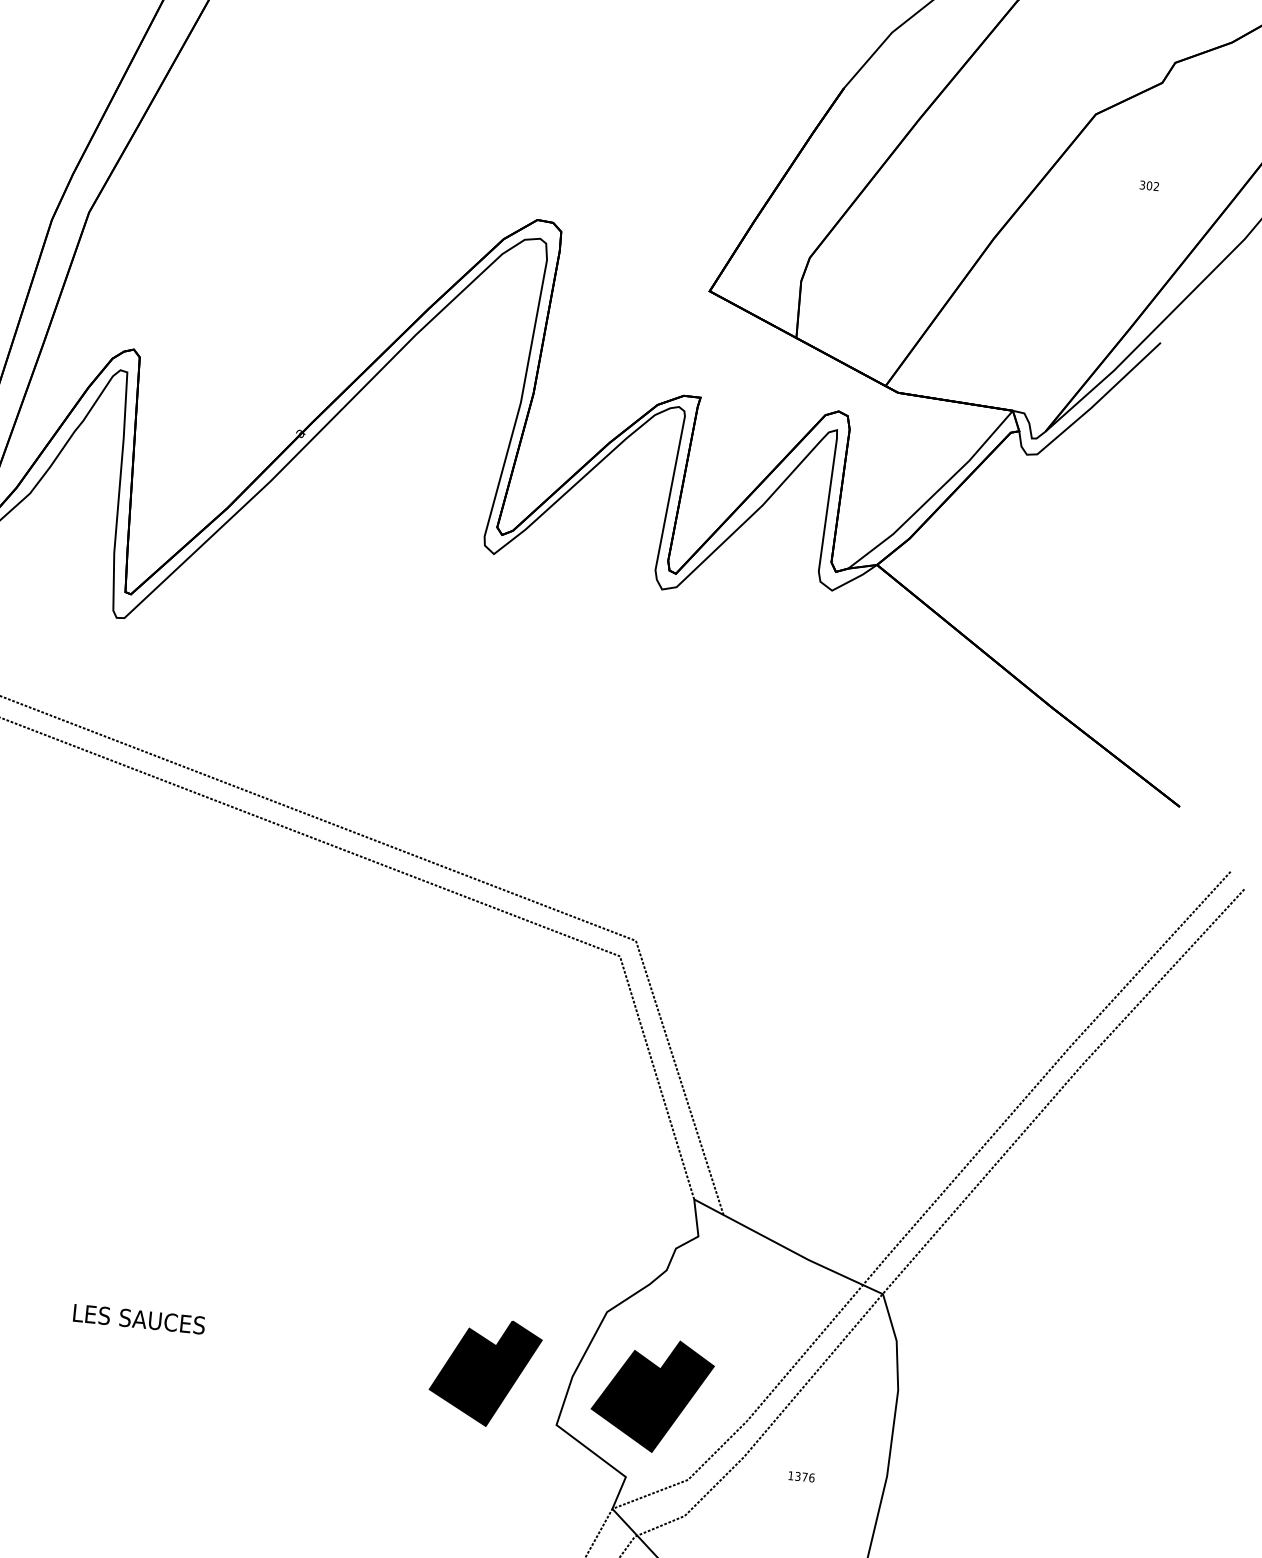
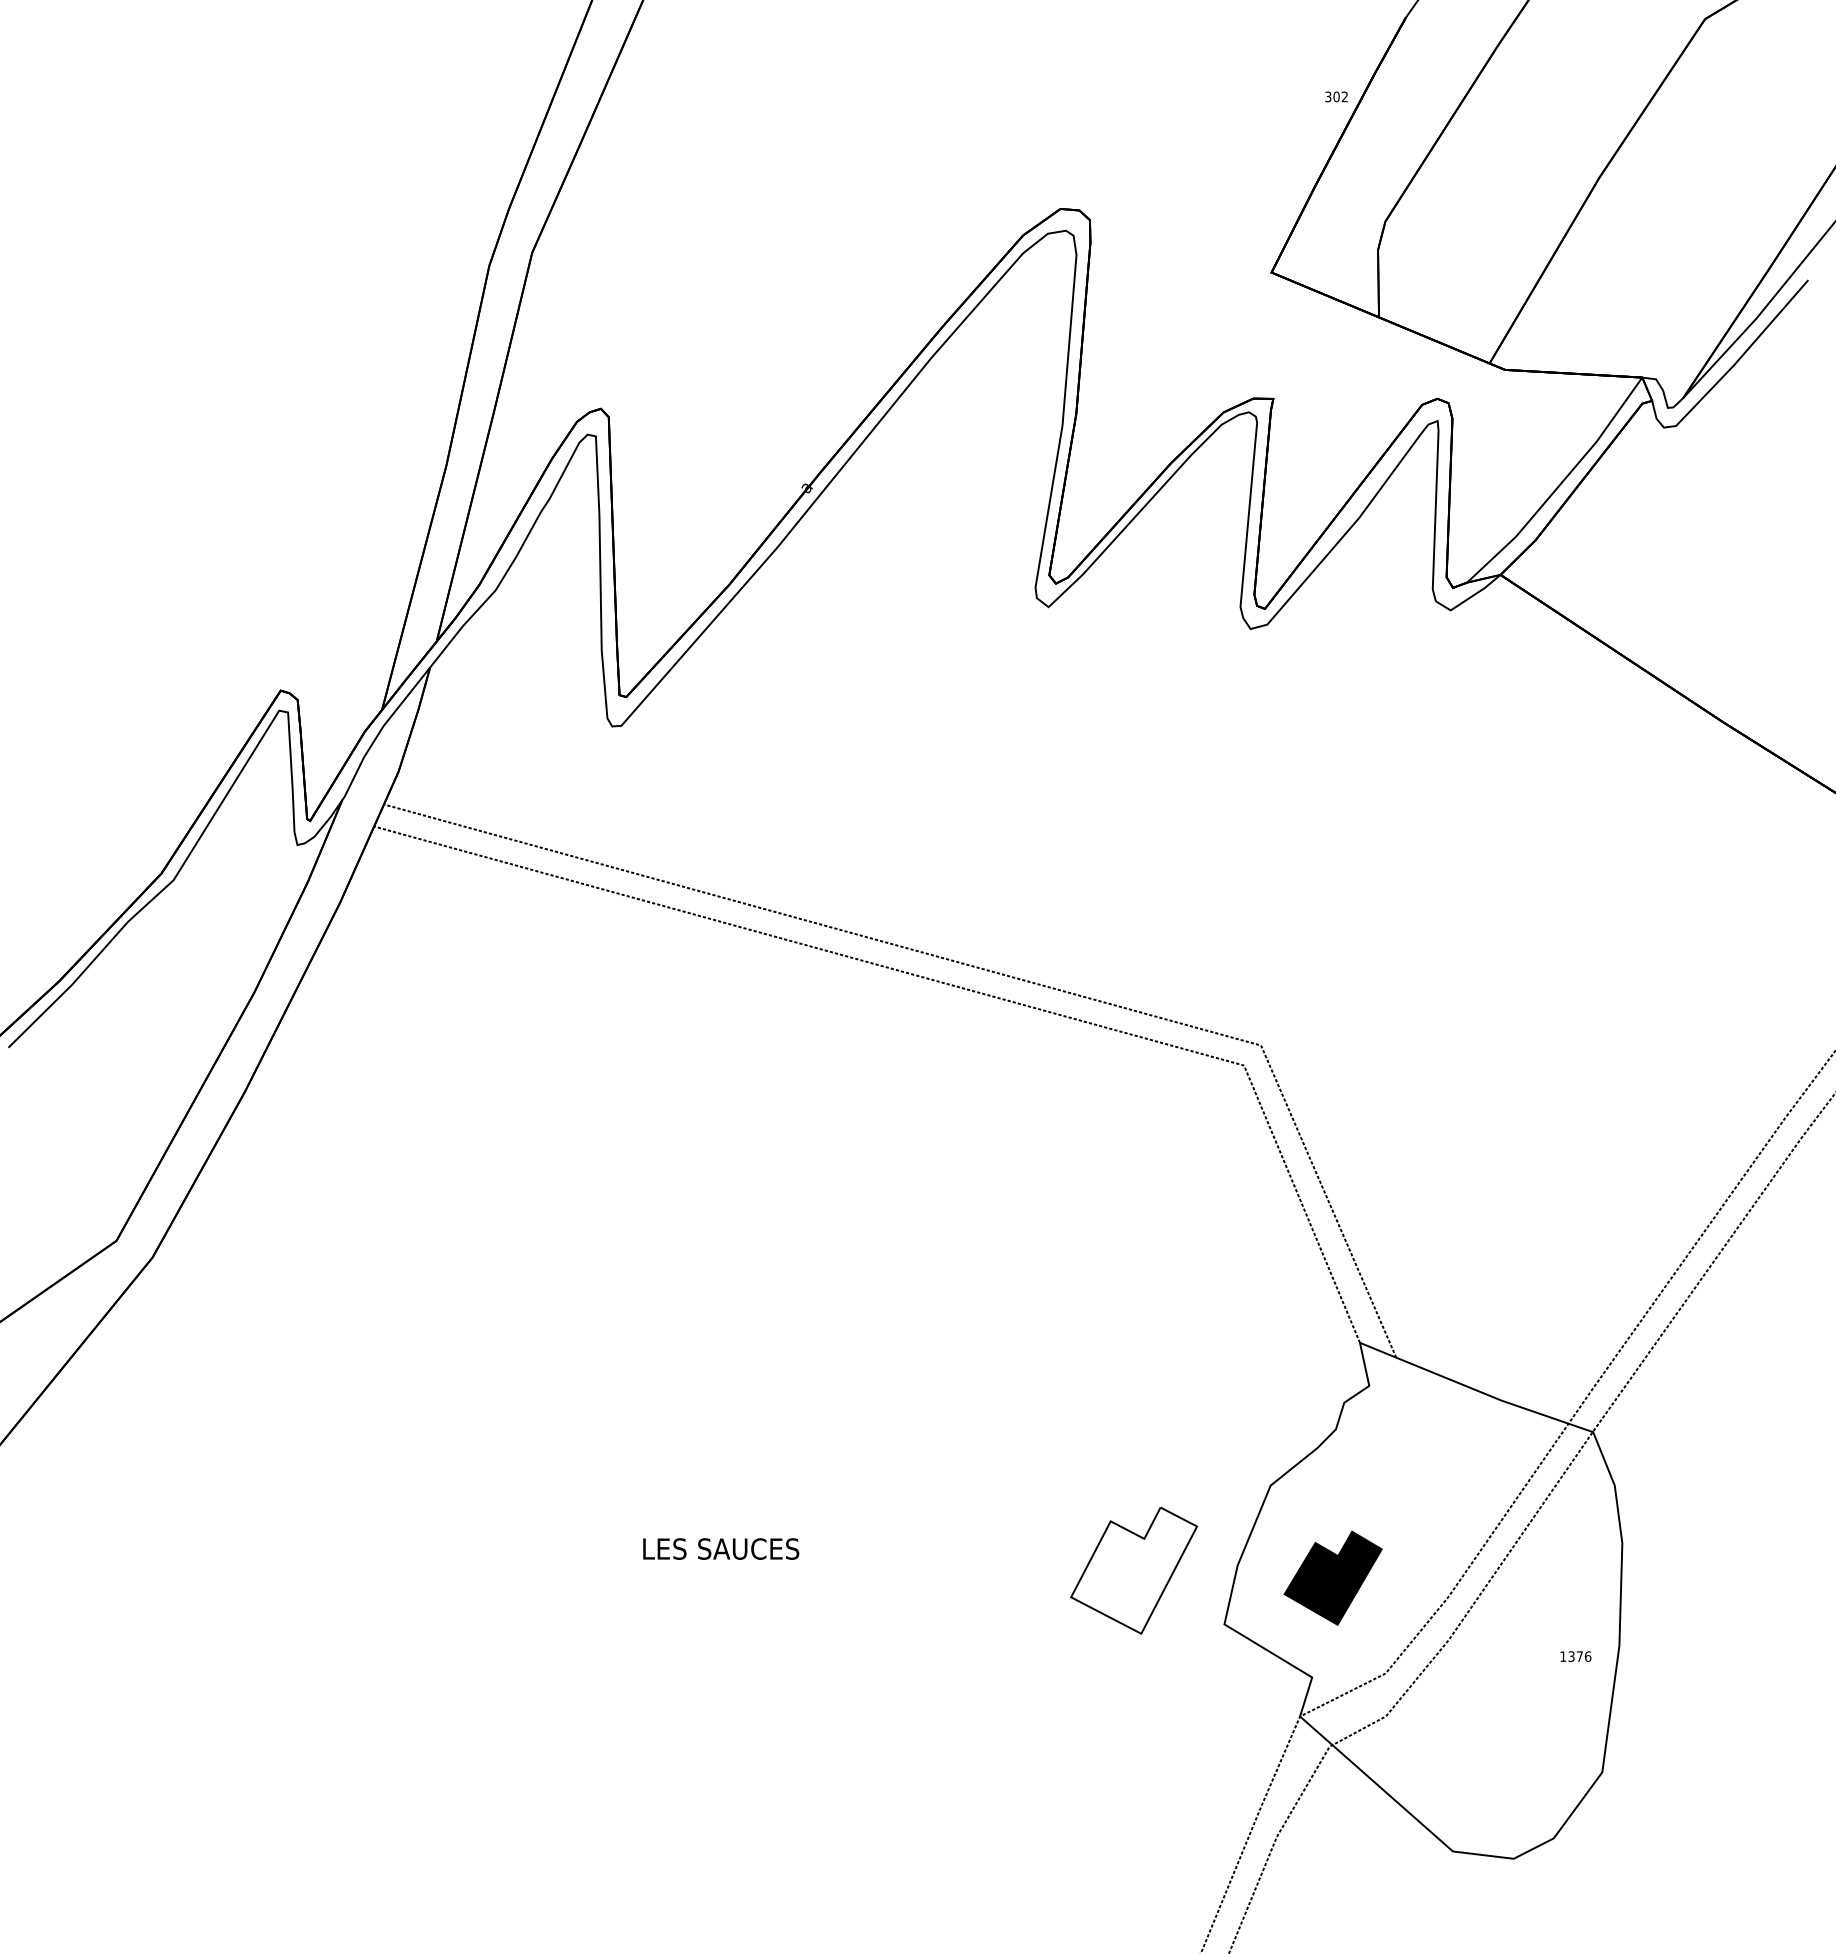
text: (1149, 185) -> (1336, 96), moved
fill: (485, 1372) -> (1134, 1570), removed
part: (651, 1394) -> (1332, 1577), size x0.7
text: (801, 1476) -> (1575, 1656), moved

